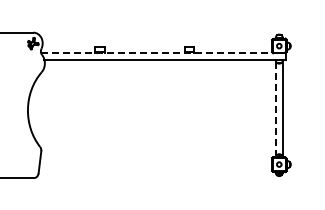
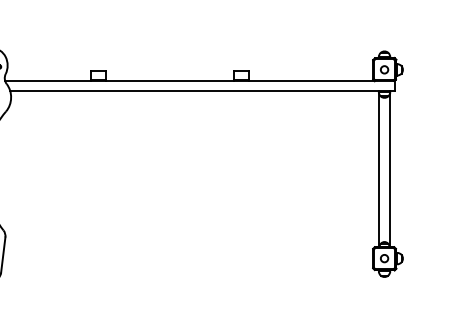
line: (156, 52) -> (188, 80), dashed -> solid
line: (275, 108) -> (378, 169), dashed -> solid

